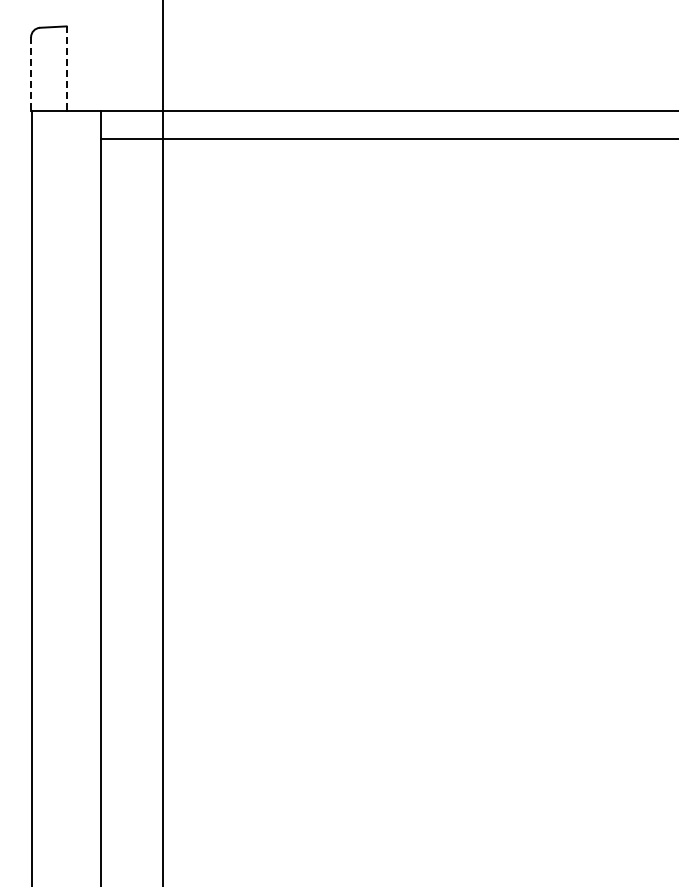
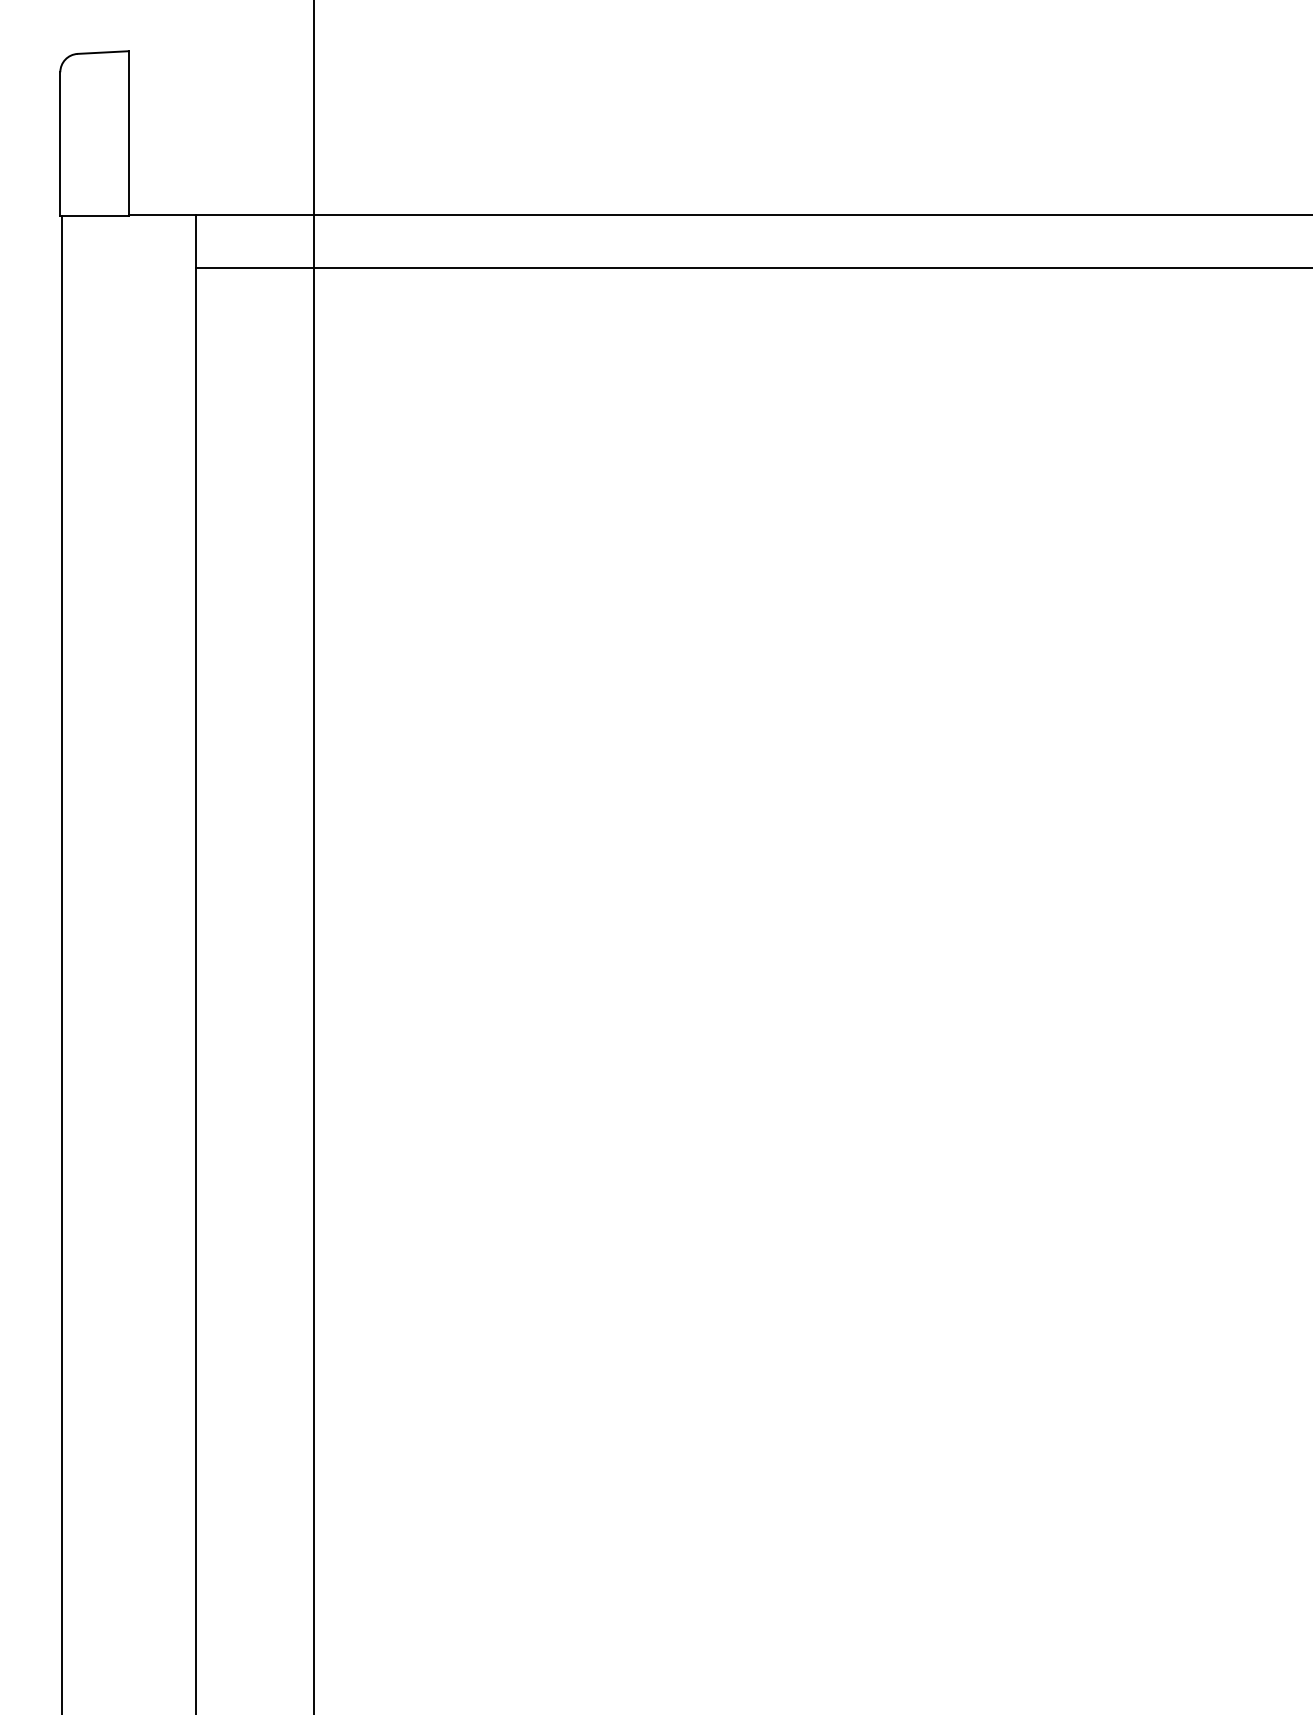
line: (66, 68) -> (128, 132), dashed -> solid
line: (31, 74) -> (61, 144), dashed -> solid

